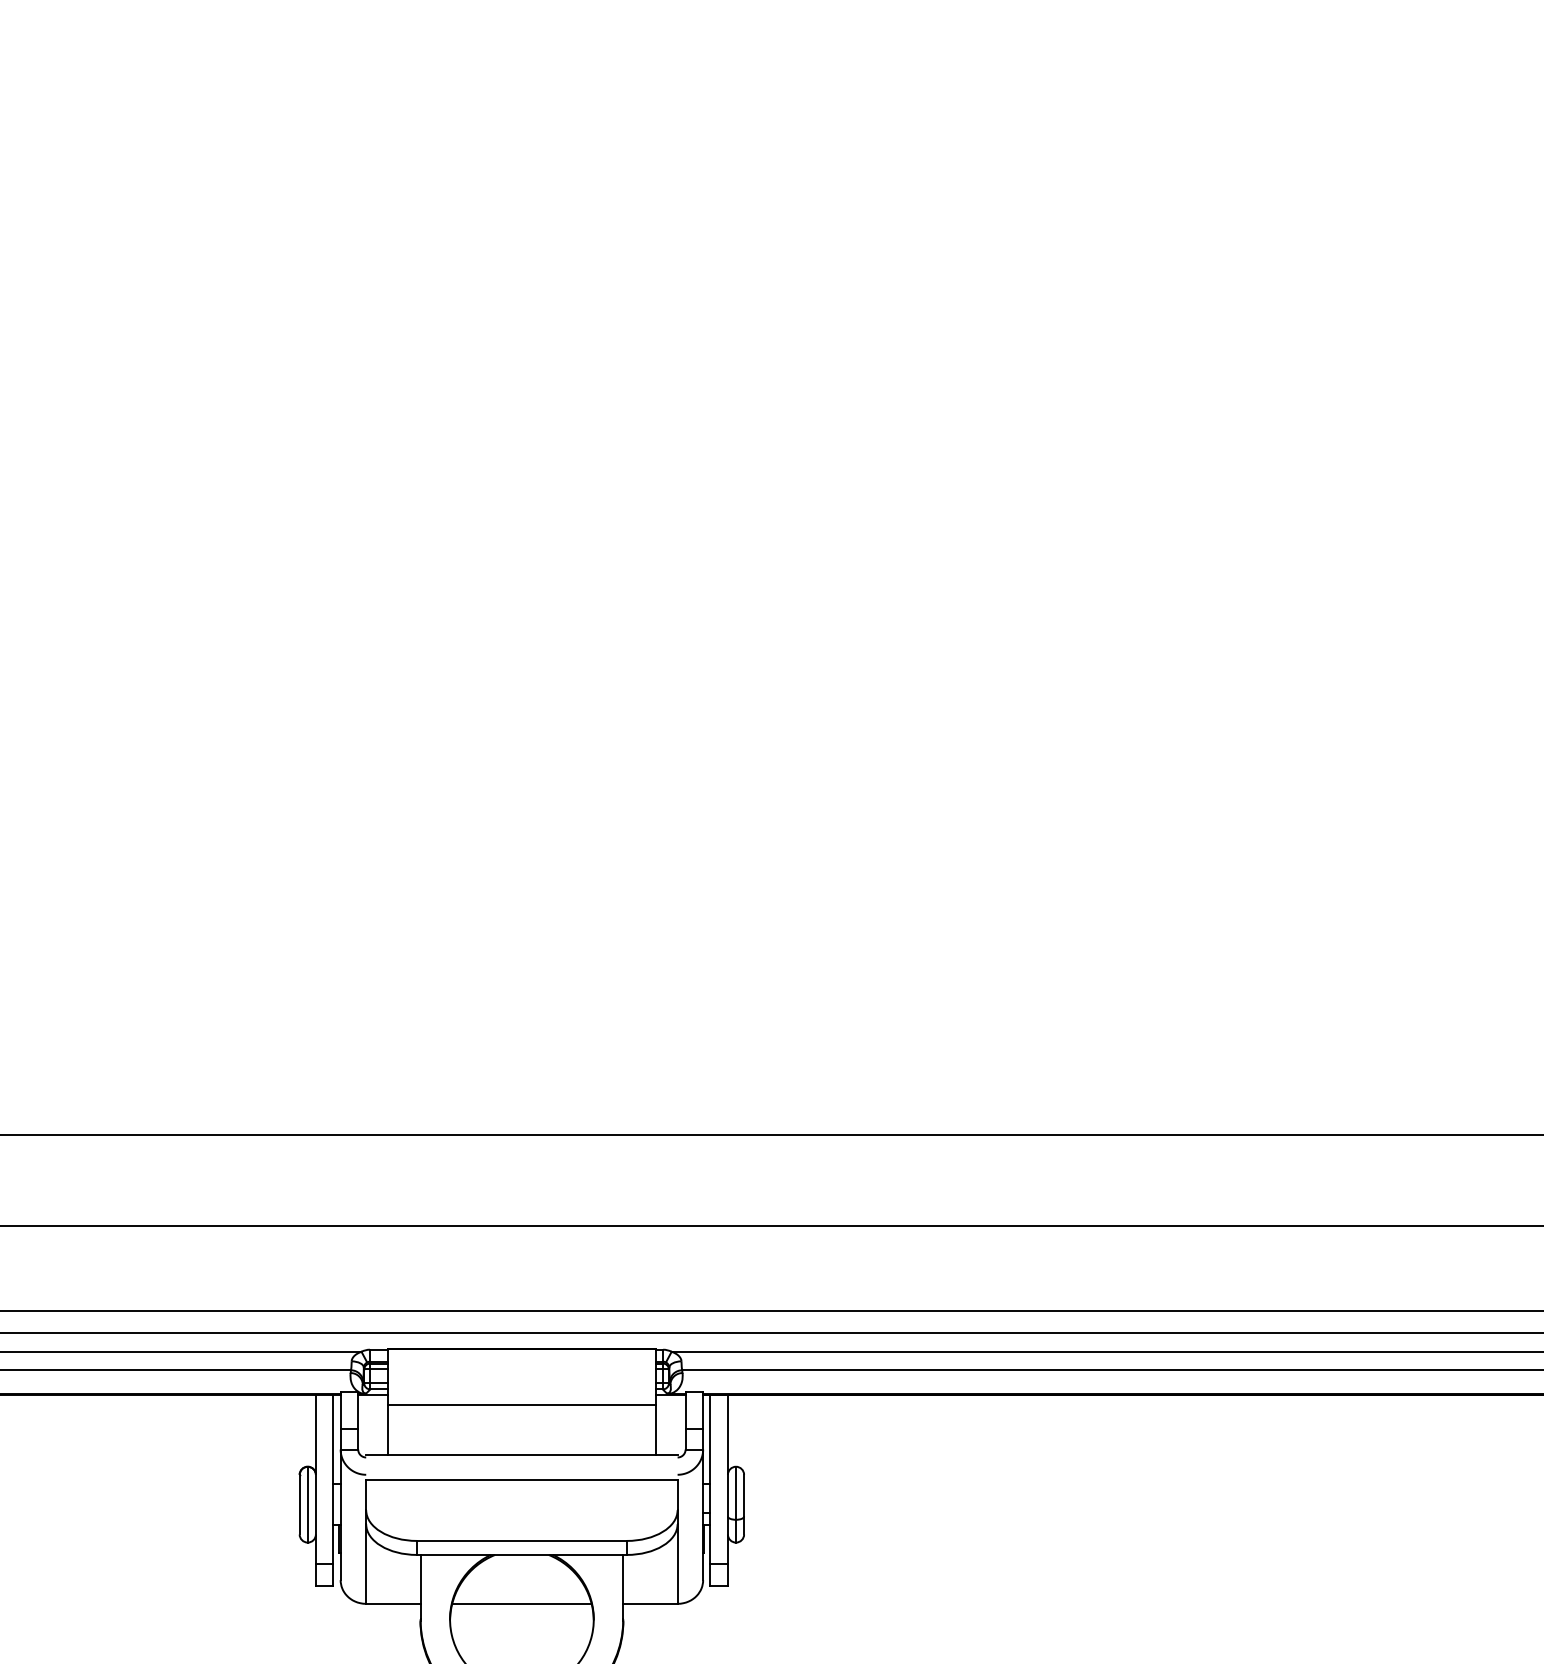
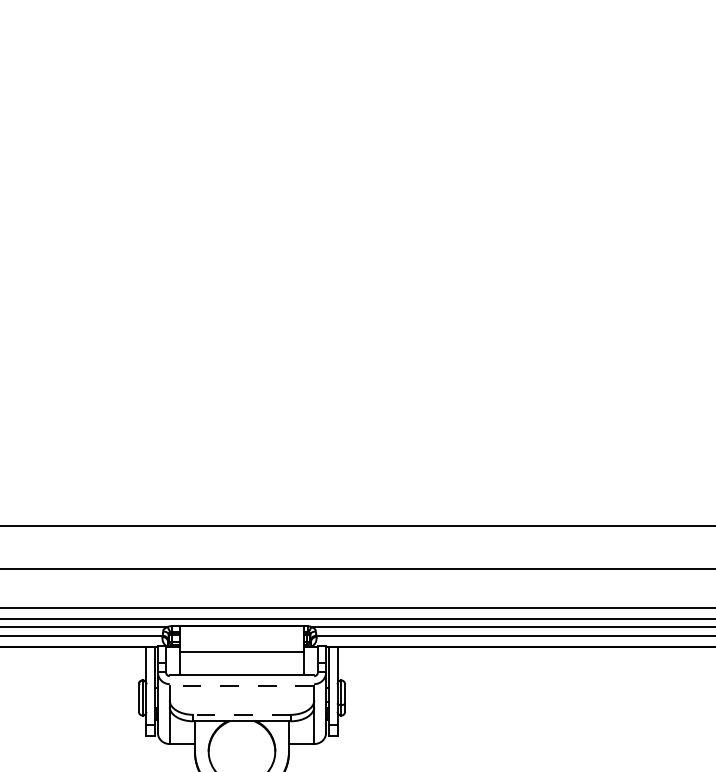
line: (520, 1479) -> (241, 686), solid -> dashed
line: (520, 1540) -> (241, 714), solid -> dashed
line: (520, 1604) -> (241, 744), removed

